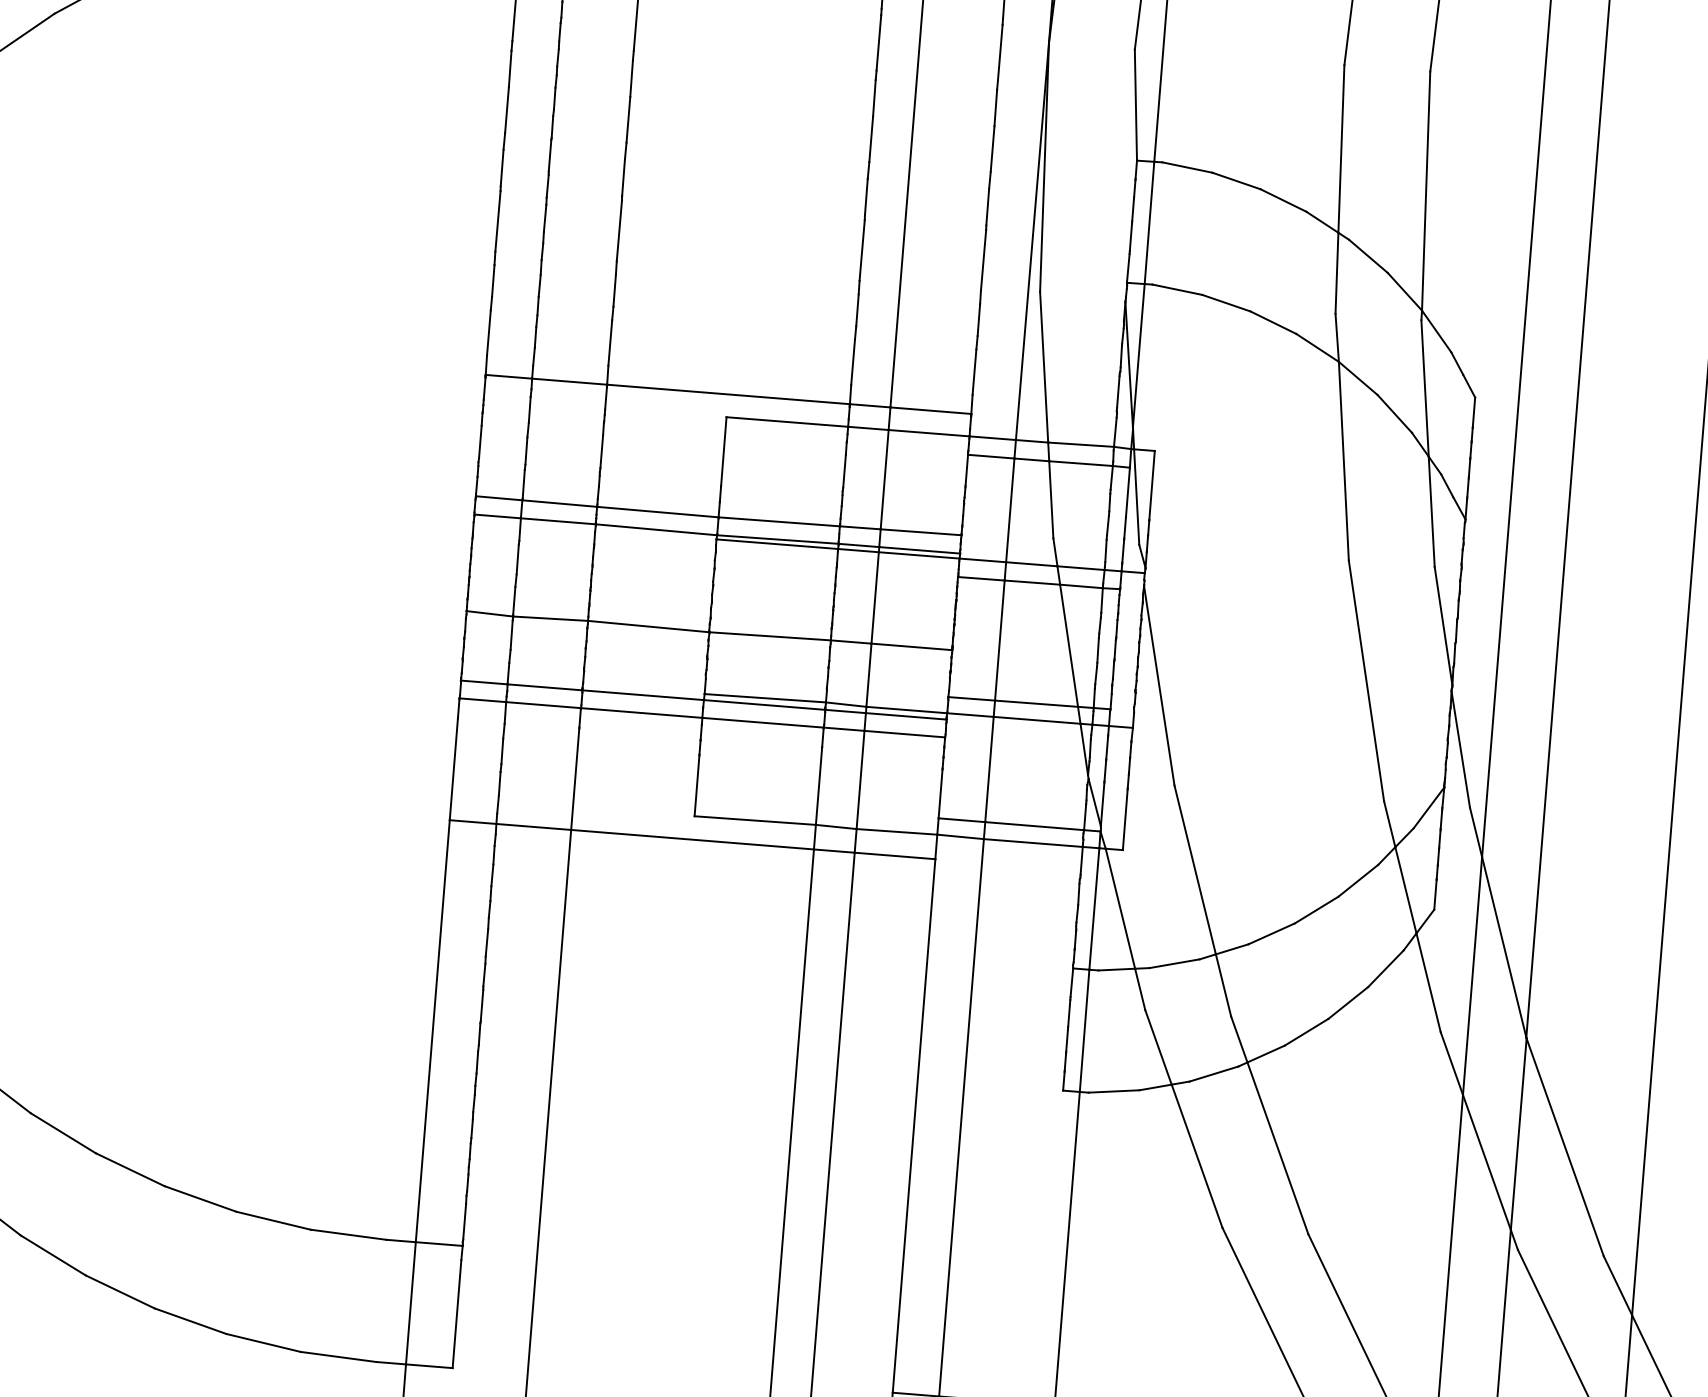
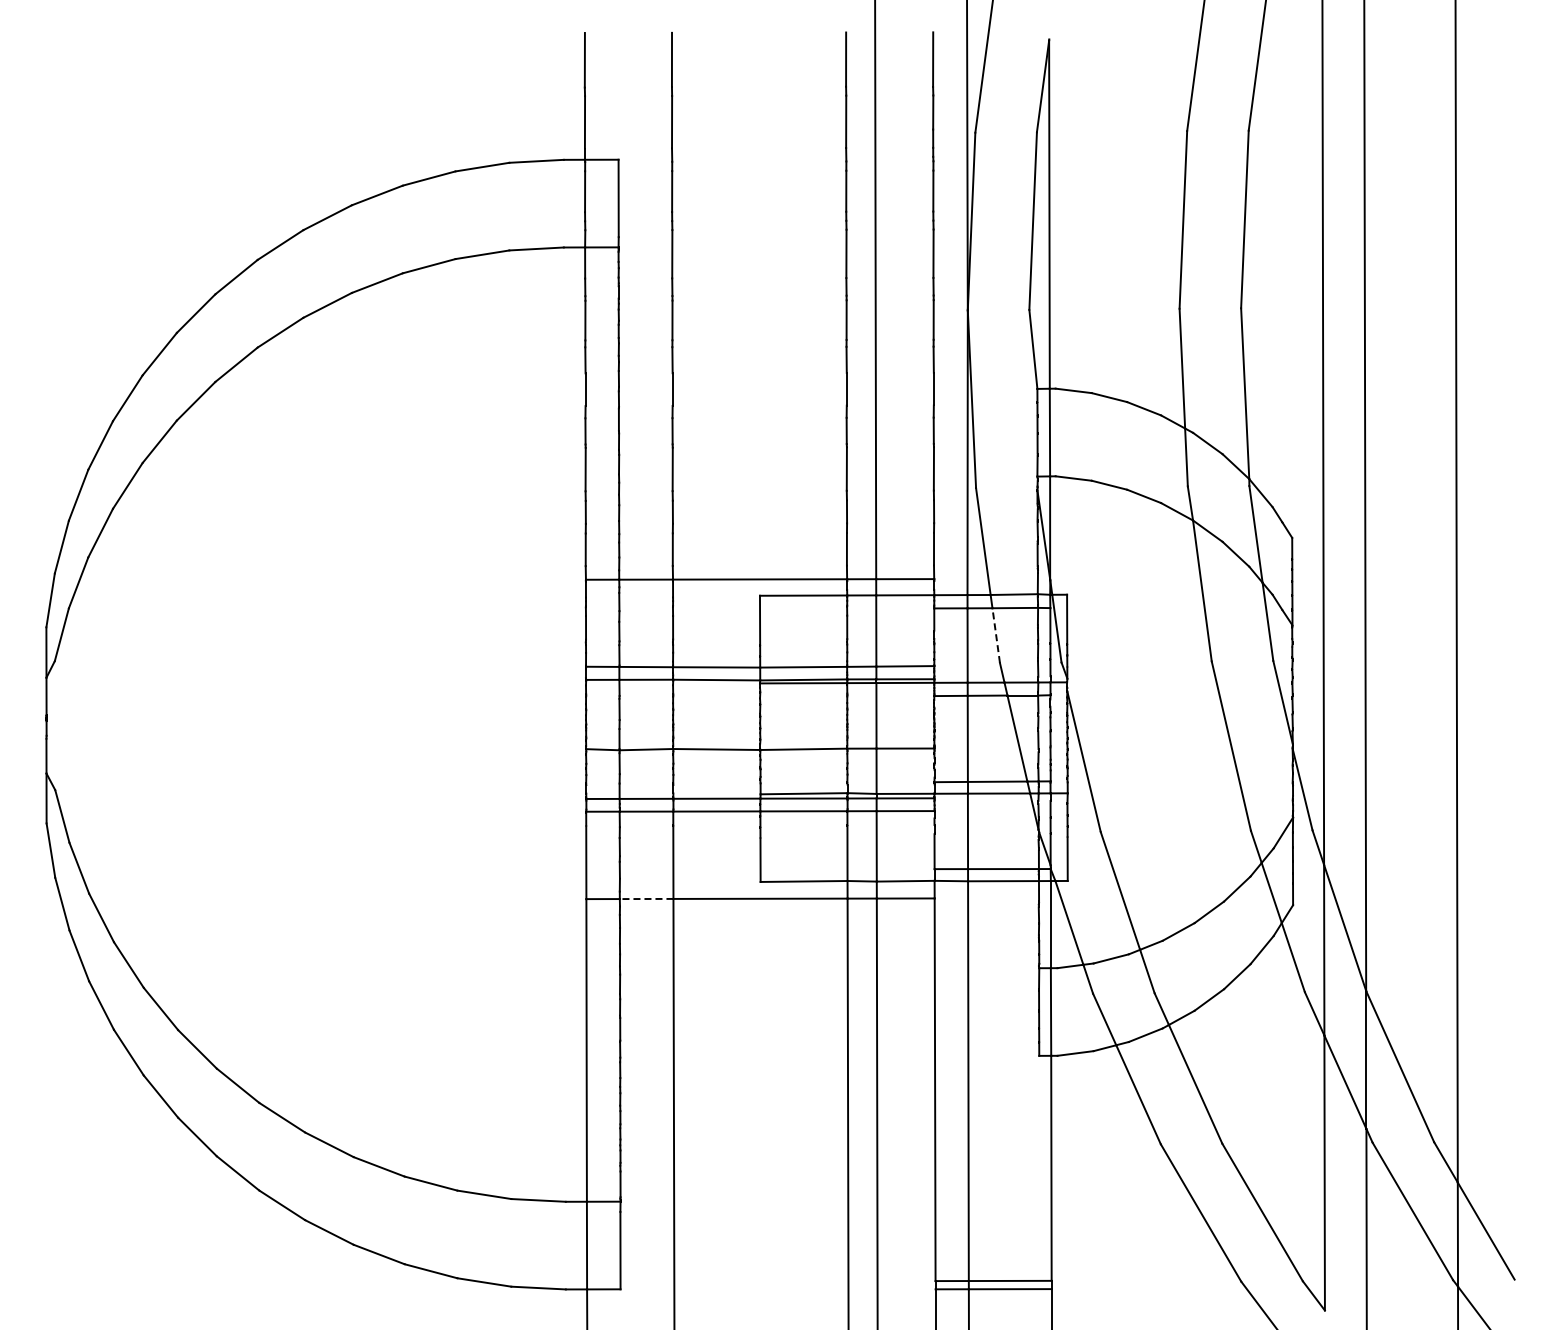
line: (1051, 499) -> (996, 635), solid -> dashed
line: (533, 827) -> (646, 899), solid -> dashed

